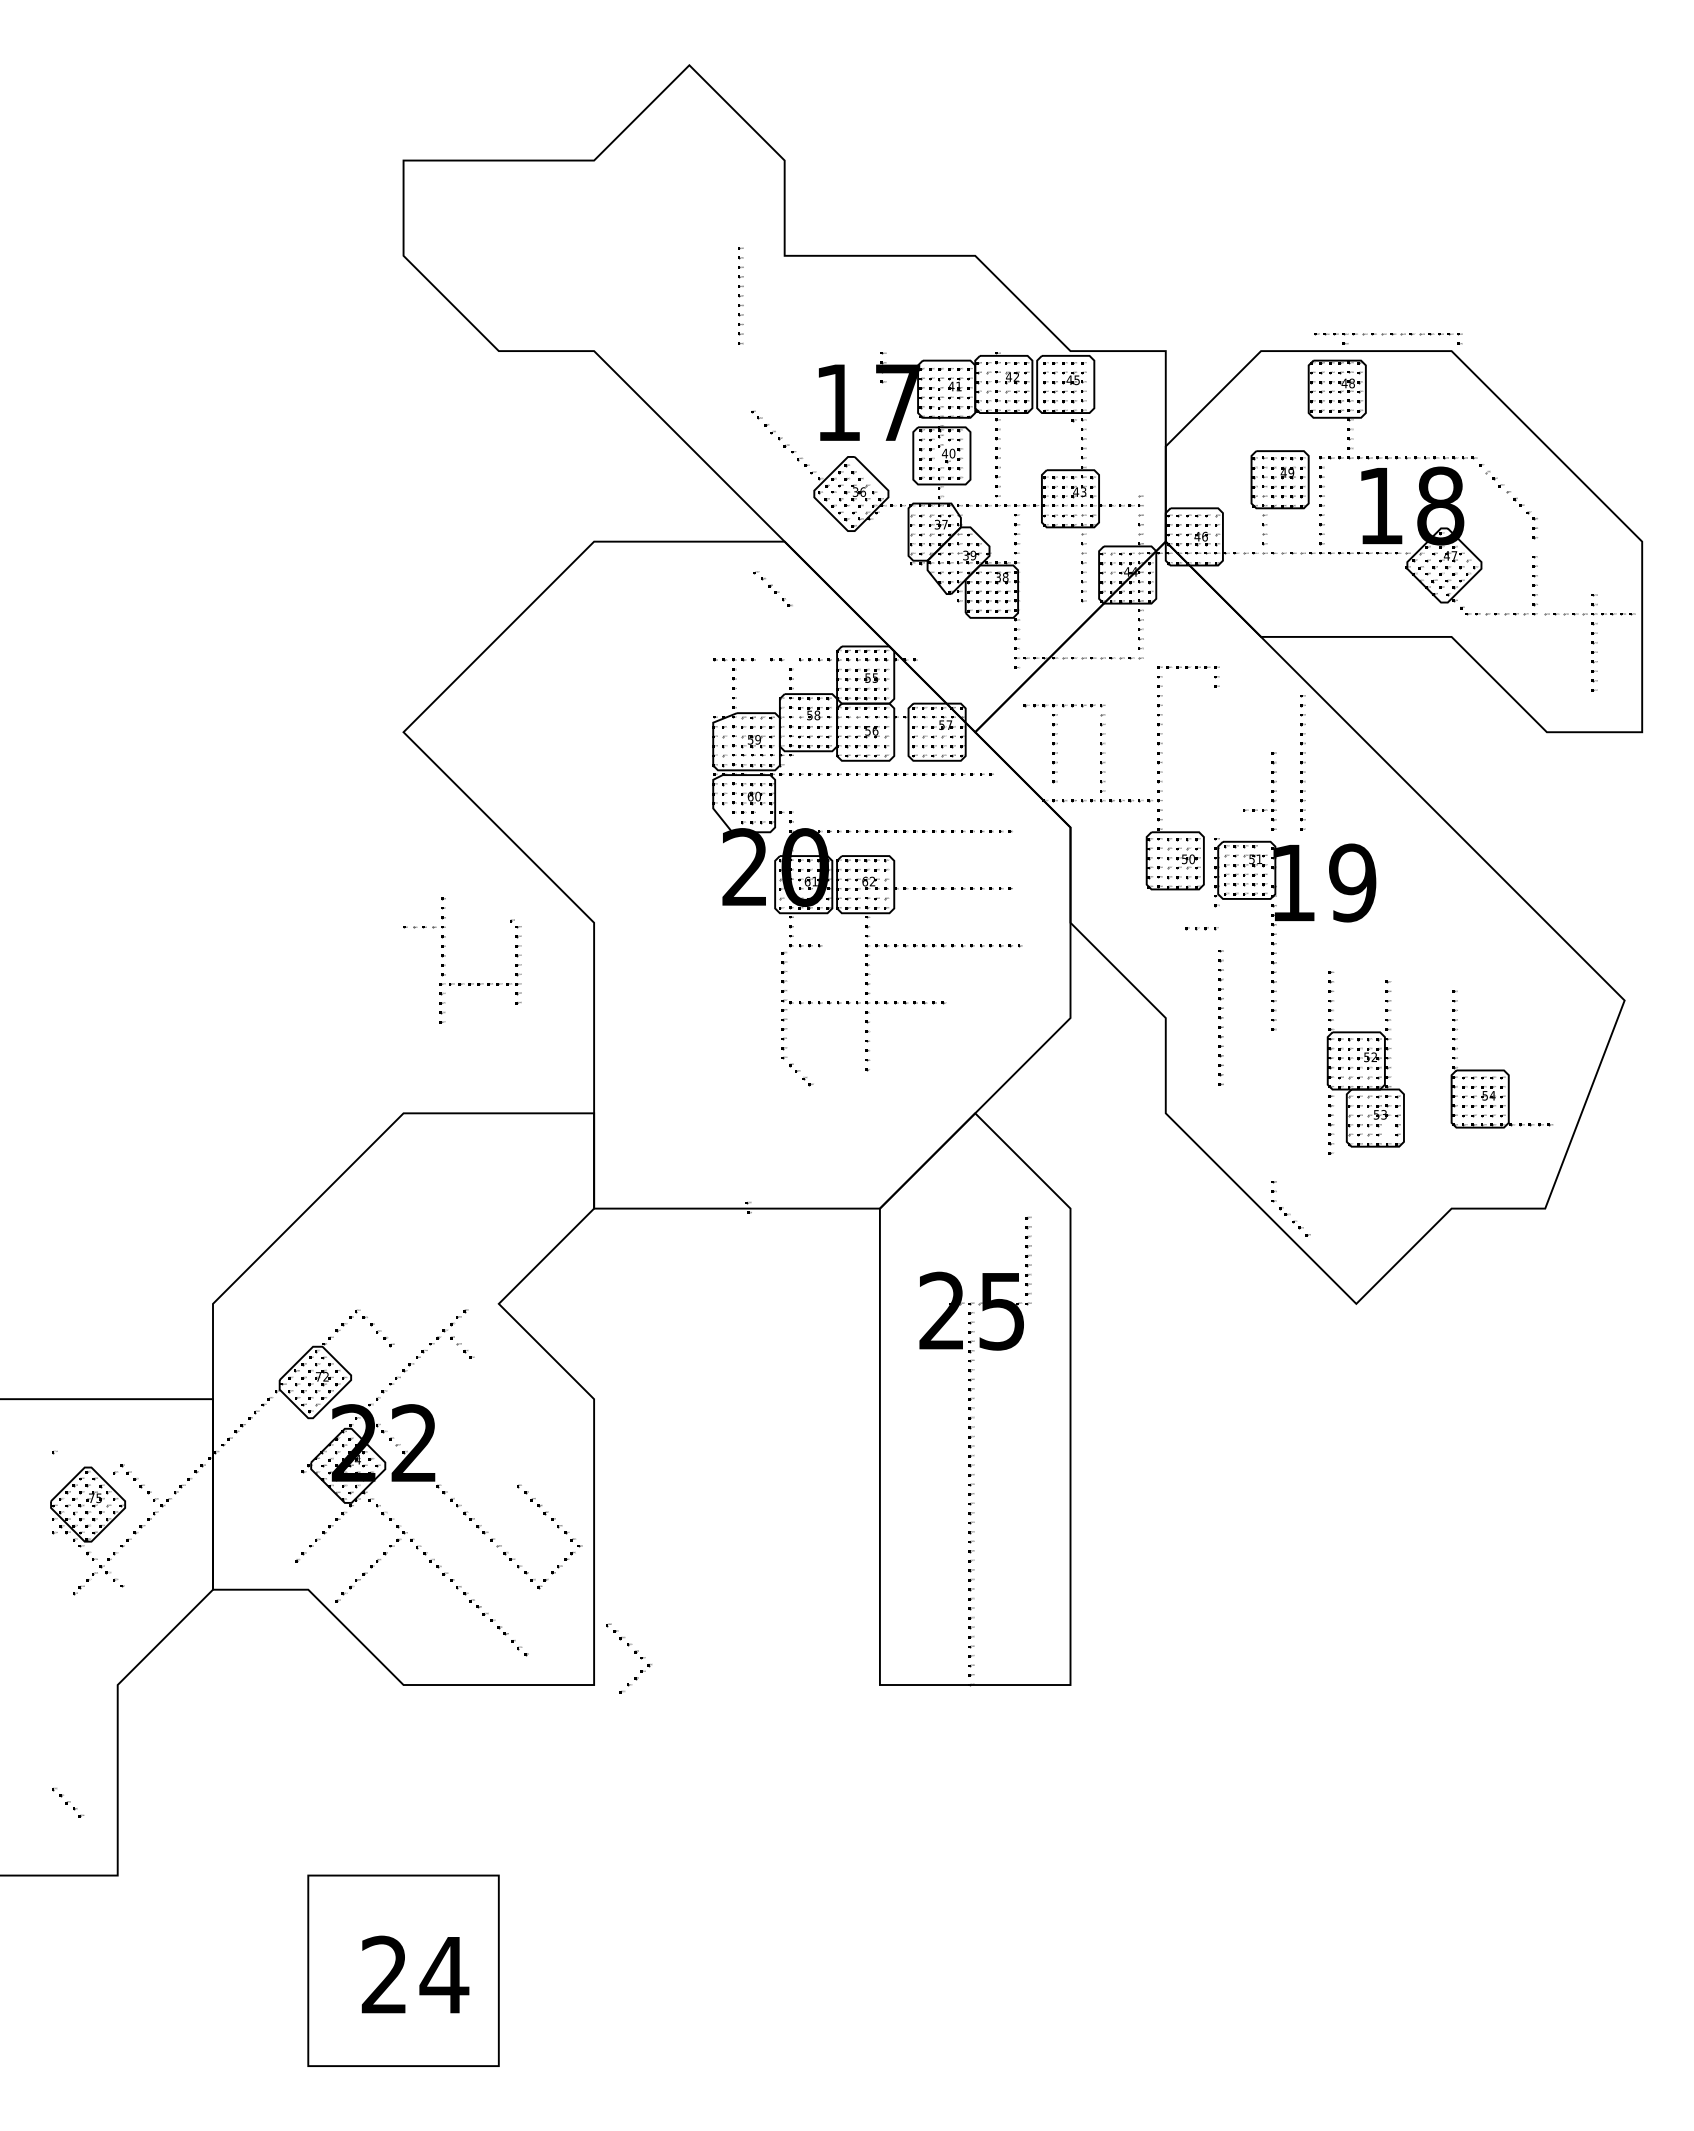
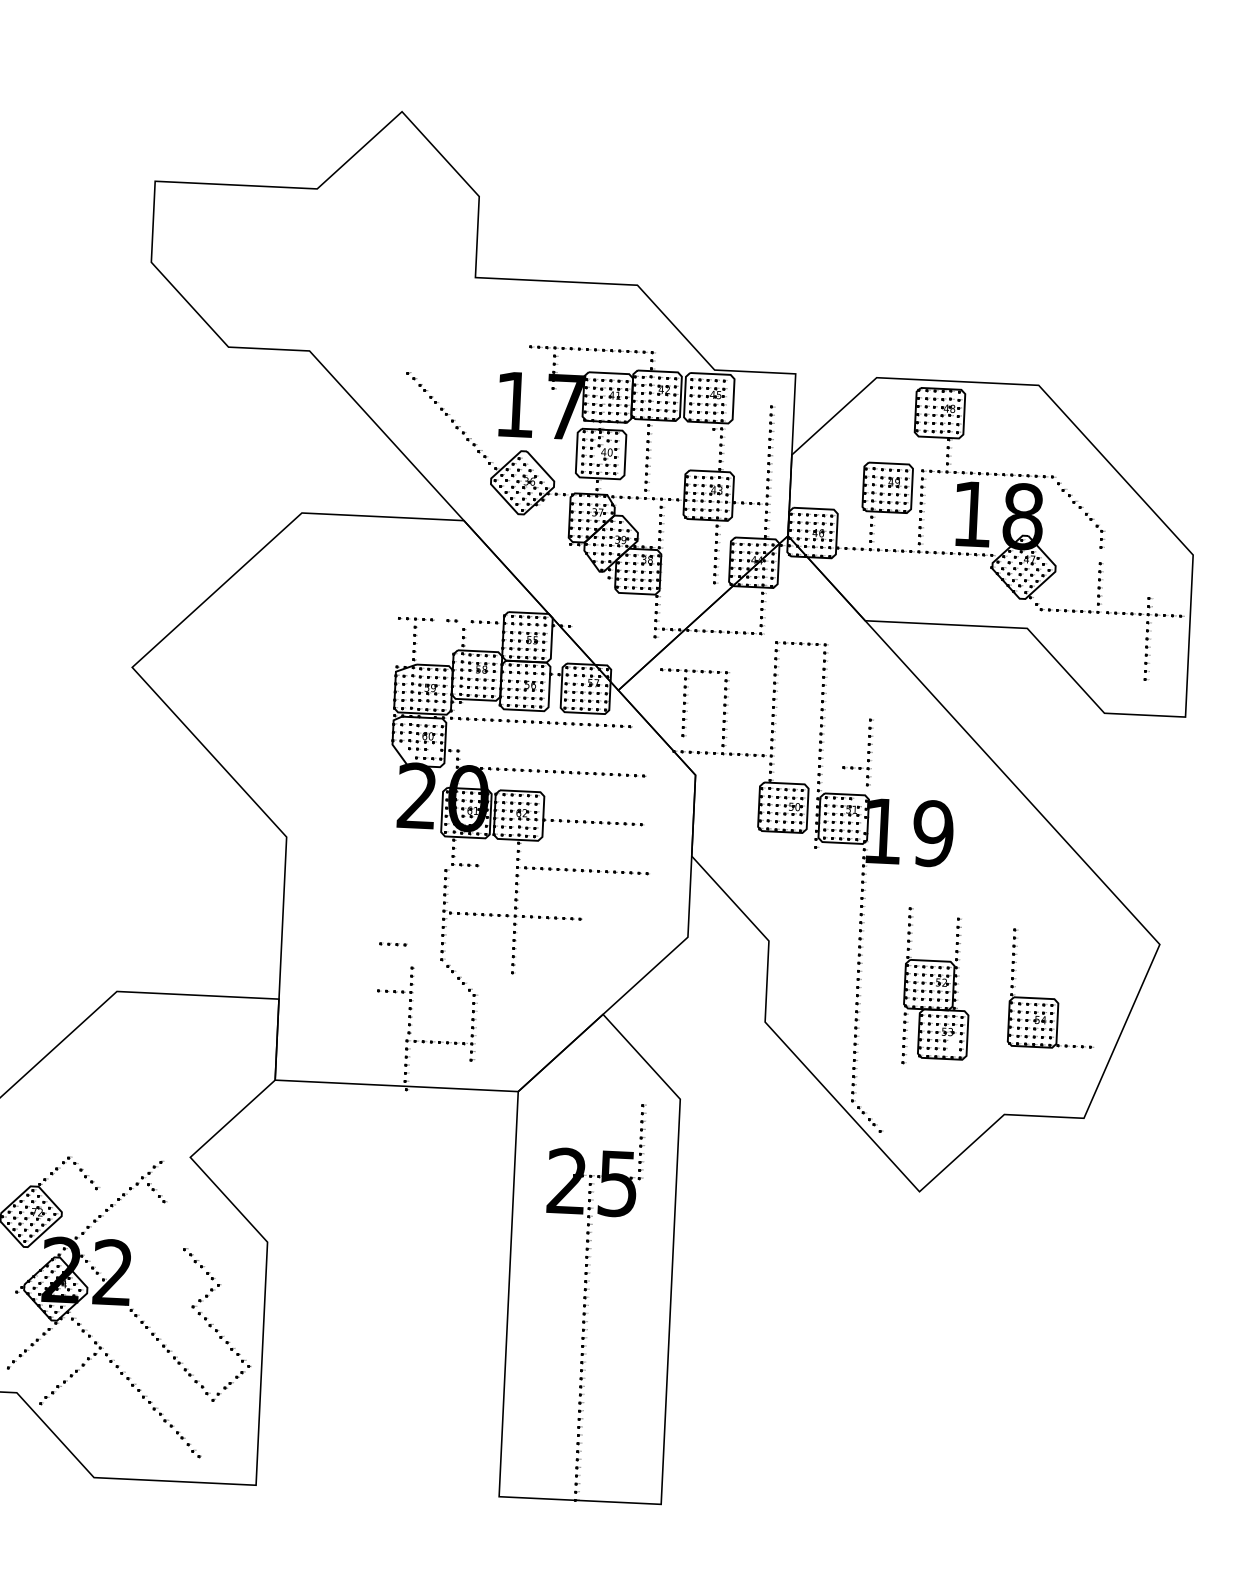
part: (740, 295) -> (770, 447), moved
part: (1388, 338) -> (592, 353), moved
part: (772, 588) -> (422, 387), moved
part: (1302, 762) -> (822, 725), moved
part: (1201, 928) -> (393, 944), moved
part: (445, 956) -> (412, 1017), moved
part: (1220, 1017) -> (857, 1019), moved
part: (634, 1653) -> (206, 1274), moved

